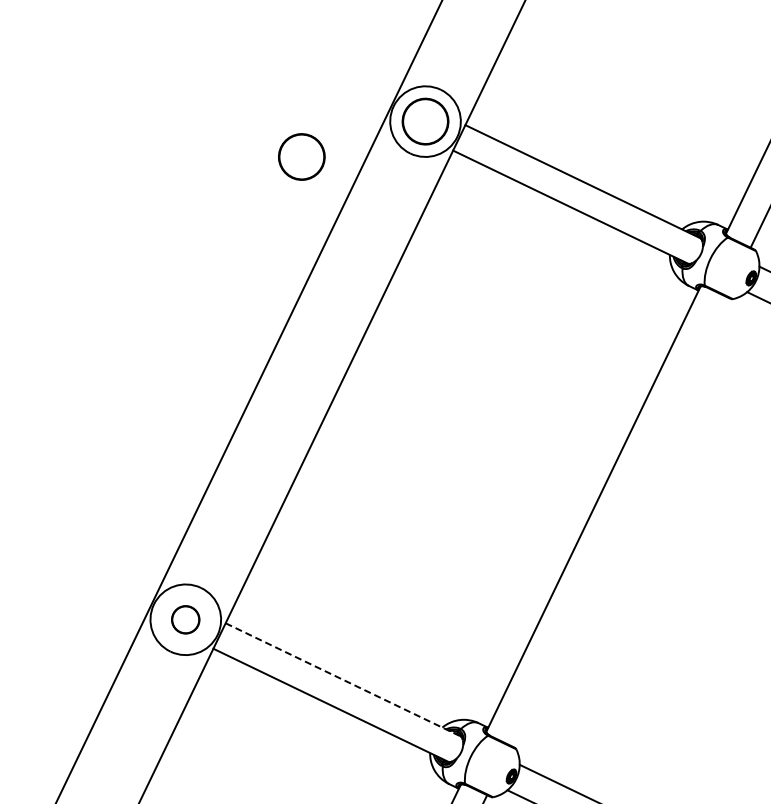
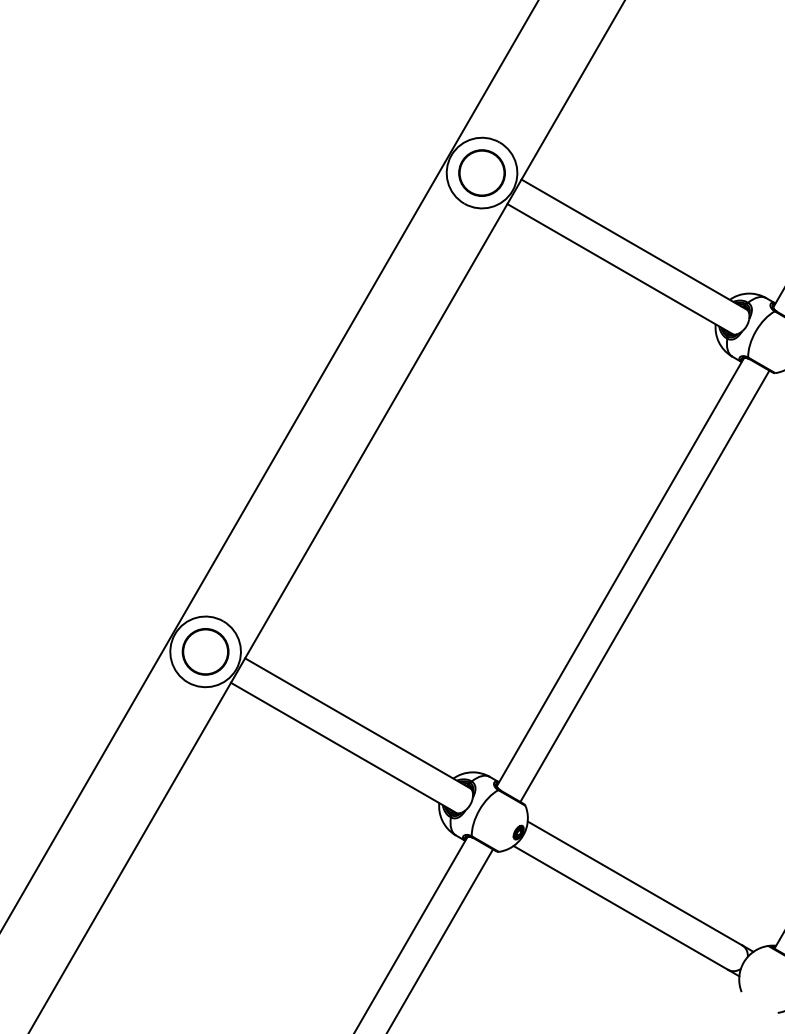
circle: (301, 156) -> (355, 198), removed
line: (618, 520) -> (644, 585), added
part: (185, 619) -> (205, 651), size x1.67
line: (343, 679) -> (358, 723), dashed -> solid

